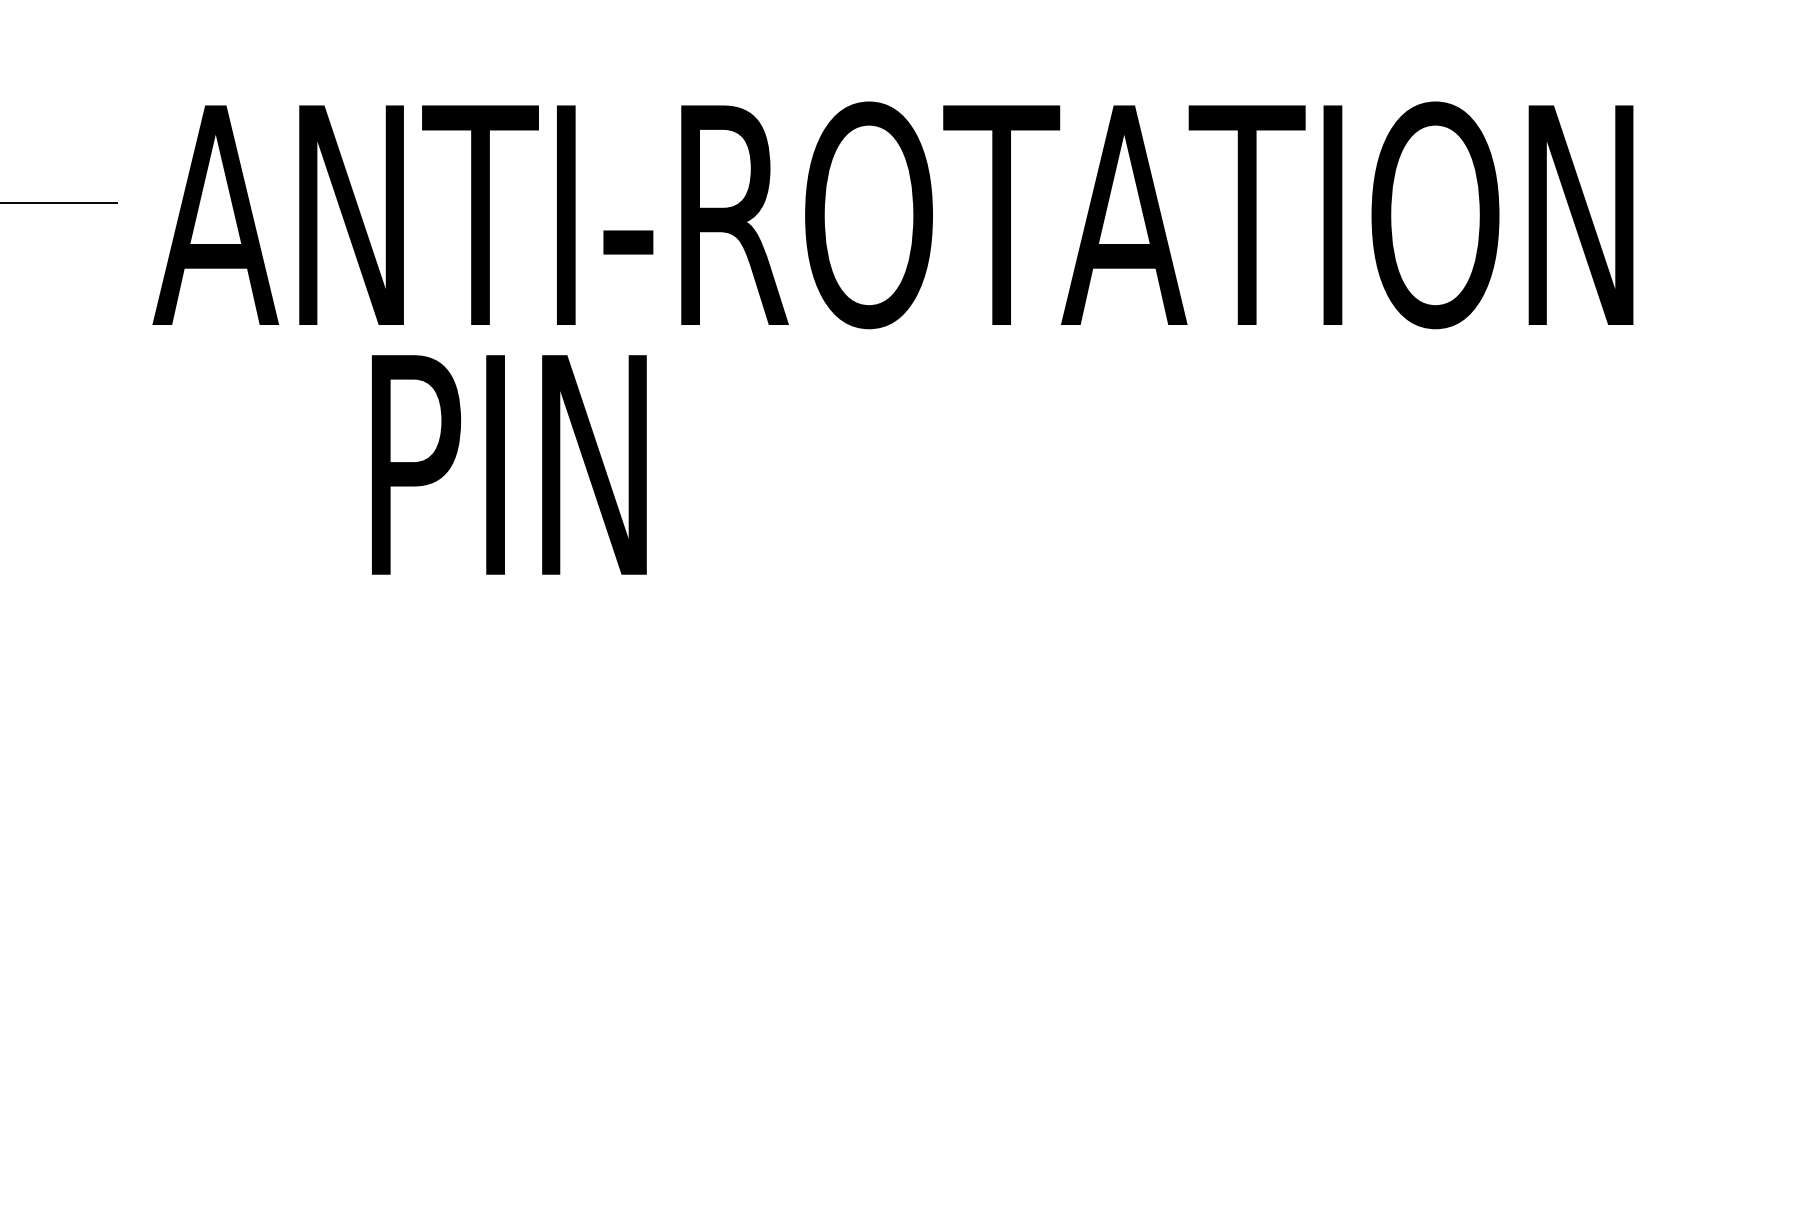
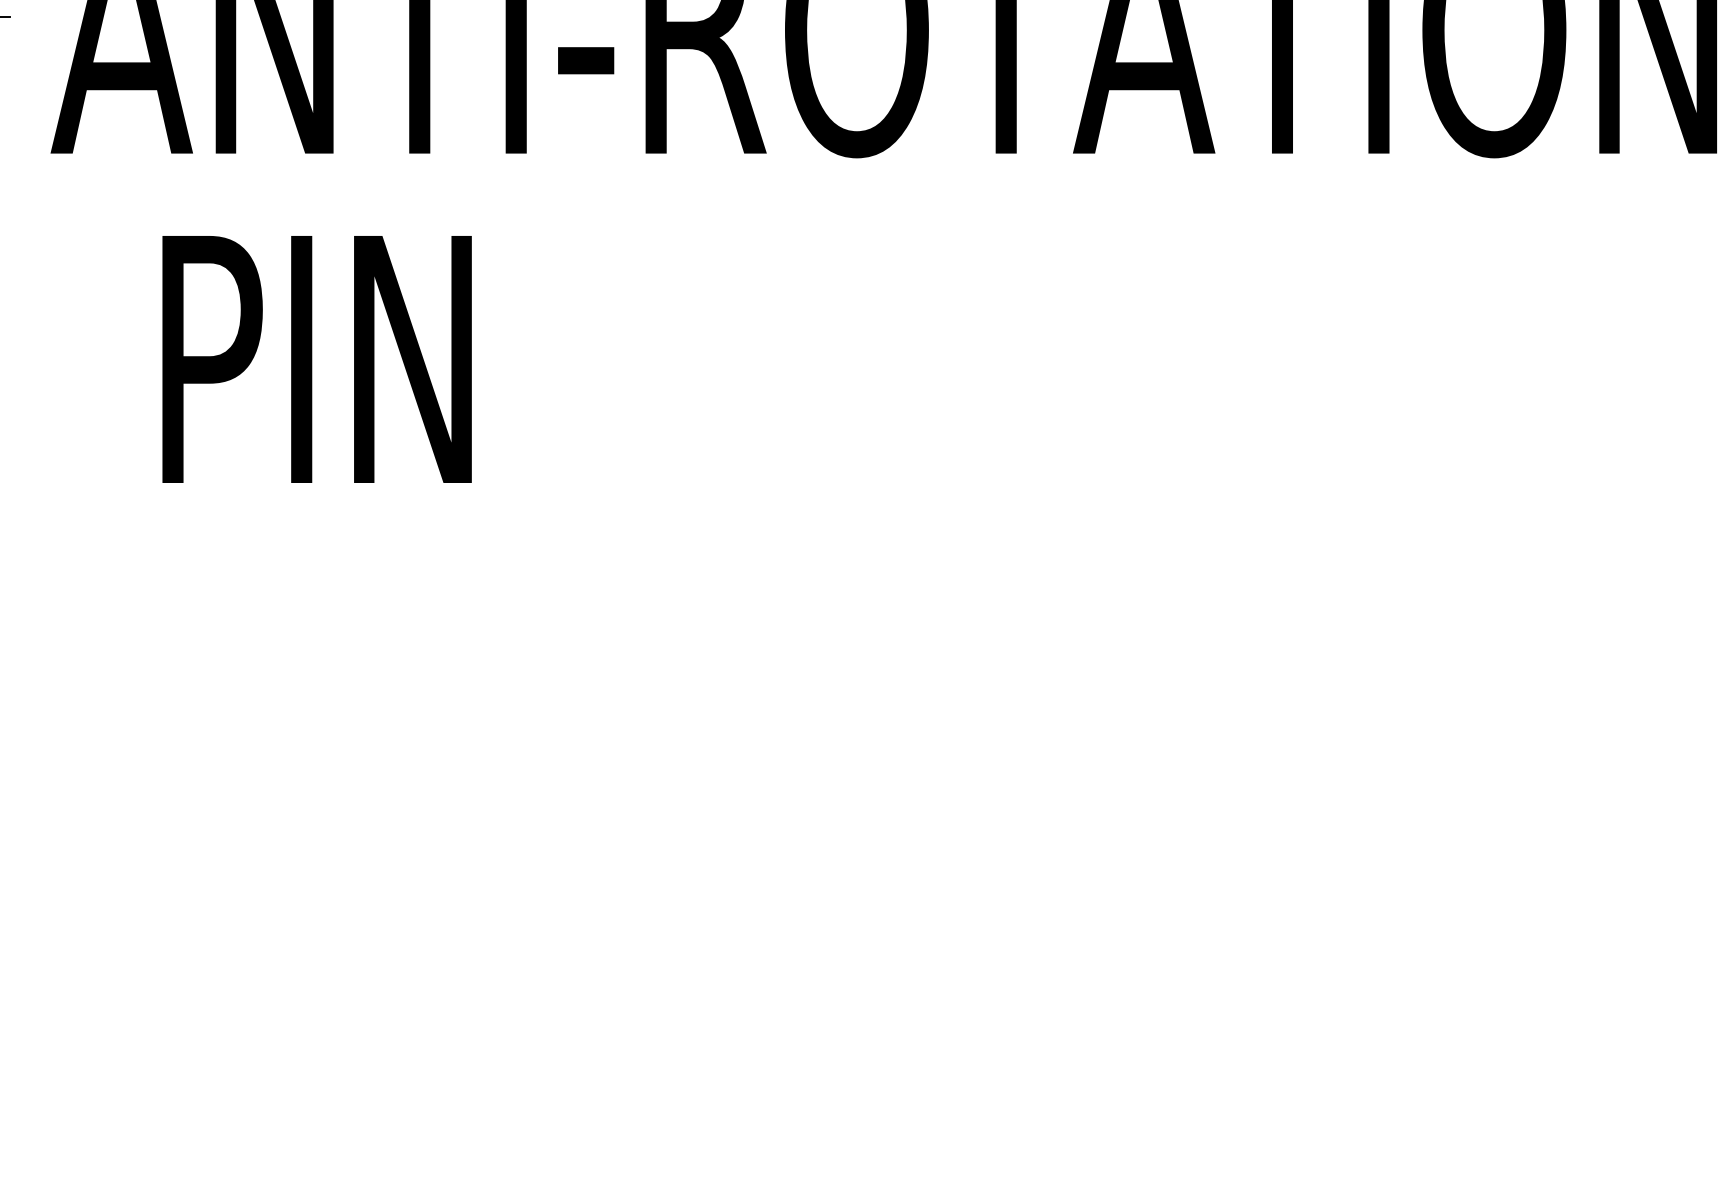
text: (509, 464) -> (317, 358), moved

